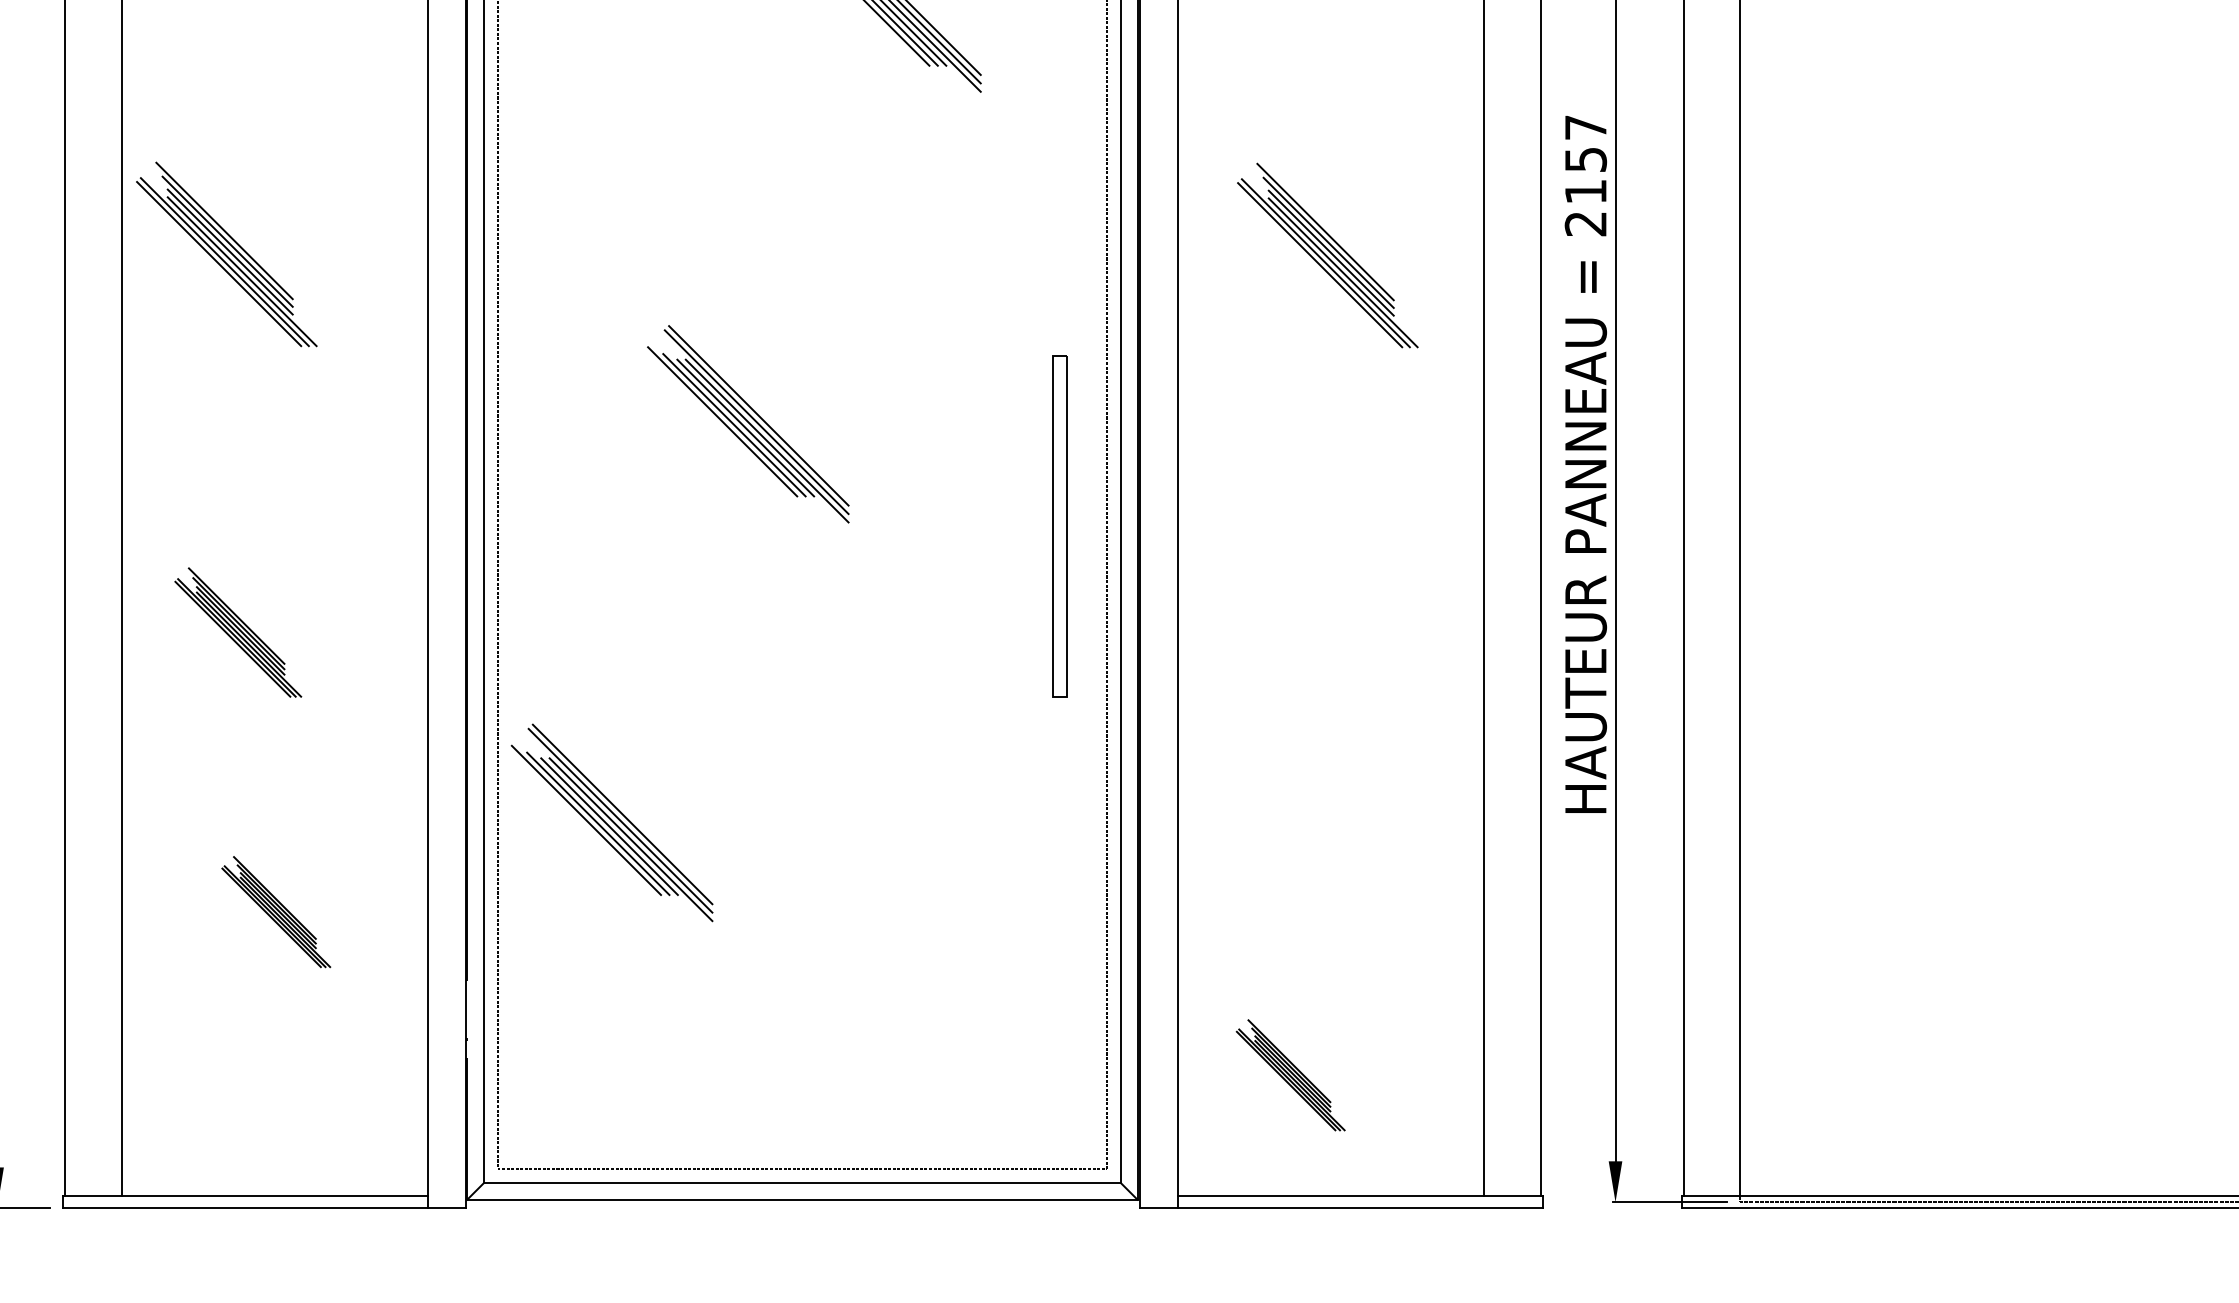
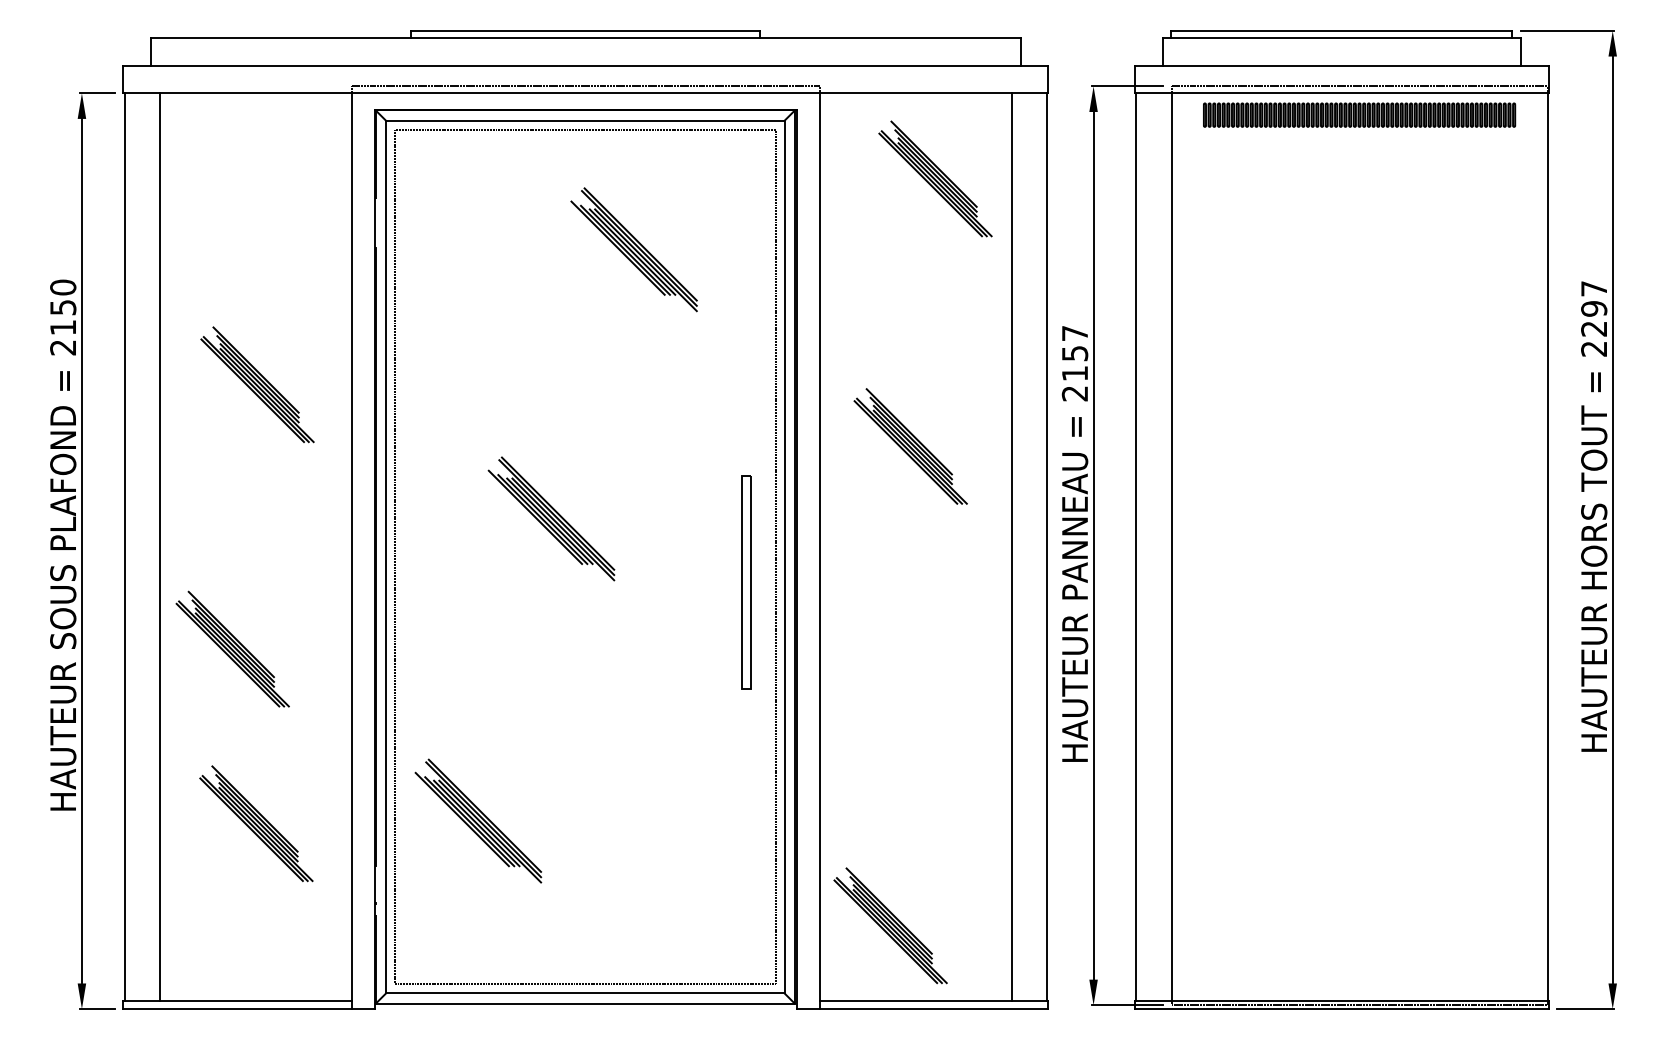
part: (226, 254) -> (257, 384), moved
part: (1327, 255) -> (910, 446), moved
part: (237, 631) -> (232, 648), size x1.43
part: (612, 821) -> (478, 820), moved
part: (276, 911) -> (256, 823), size x1.67
part: (1290, 1074) -> (890, 925), size x1.67

